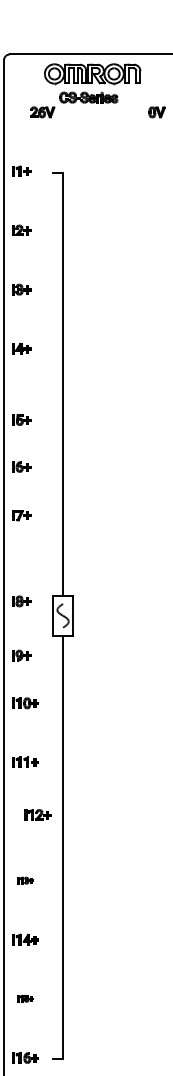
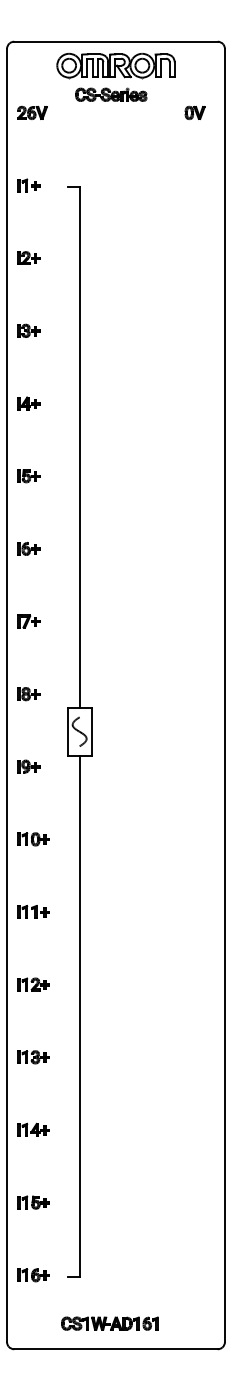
part: (42, 112) -> (32, 112), moved
part: (21, 420) -> (28, 476), moved
part: (21, 515) -> (28, 621), moved
part: (21, 601) -> (28, 694), moved
part: (21, 655) -> (28, 766), moved
part: (37, 814) -> (33, 984), moved
part: (25, 880) -> (33, 1057), size x1.67
part: (25, 998) -> (33, 1202), size x1.67

